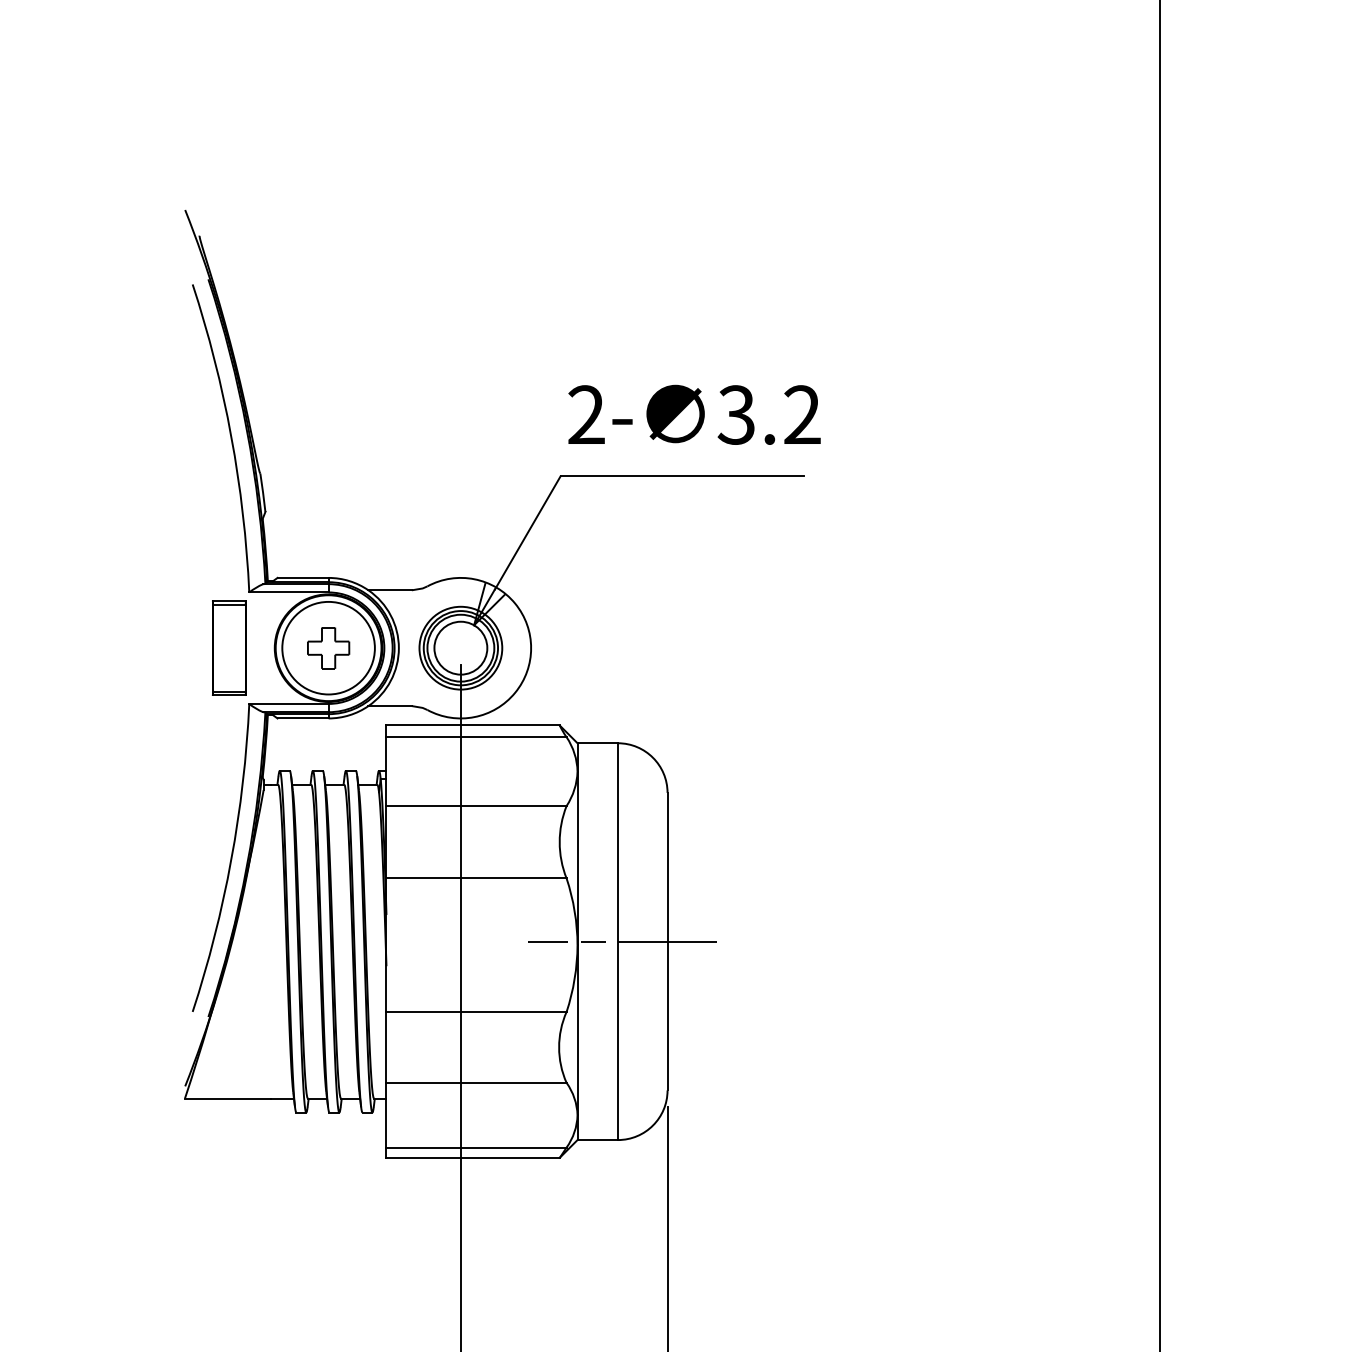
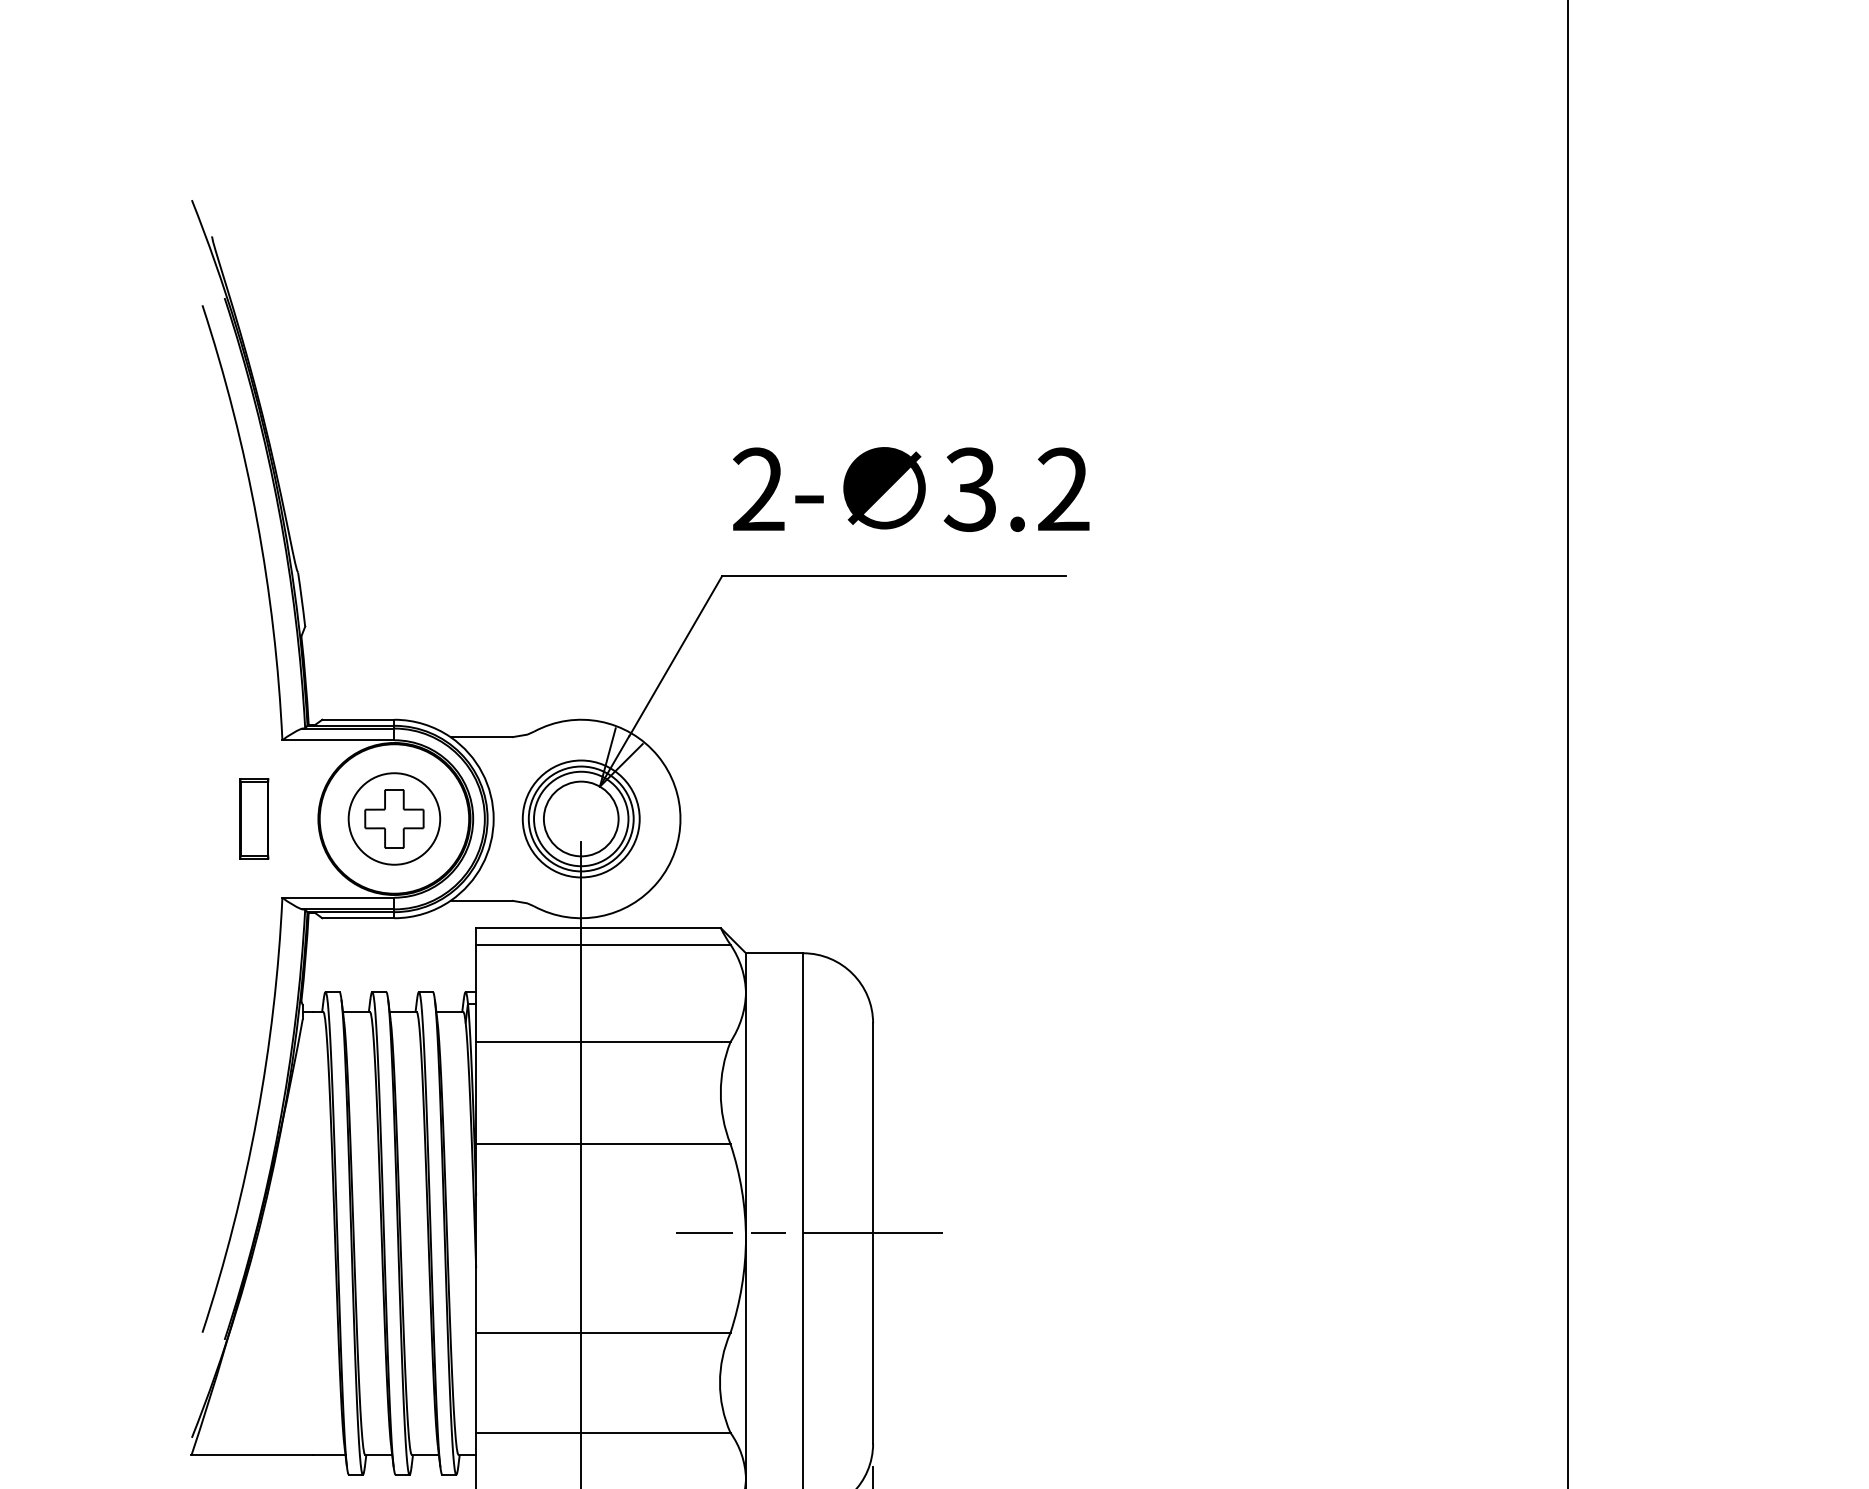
part: (229, 647) -> (254, 818), size x0.6
circle: (328, 647) -> (394, 818), size x0.7

